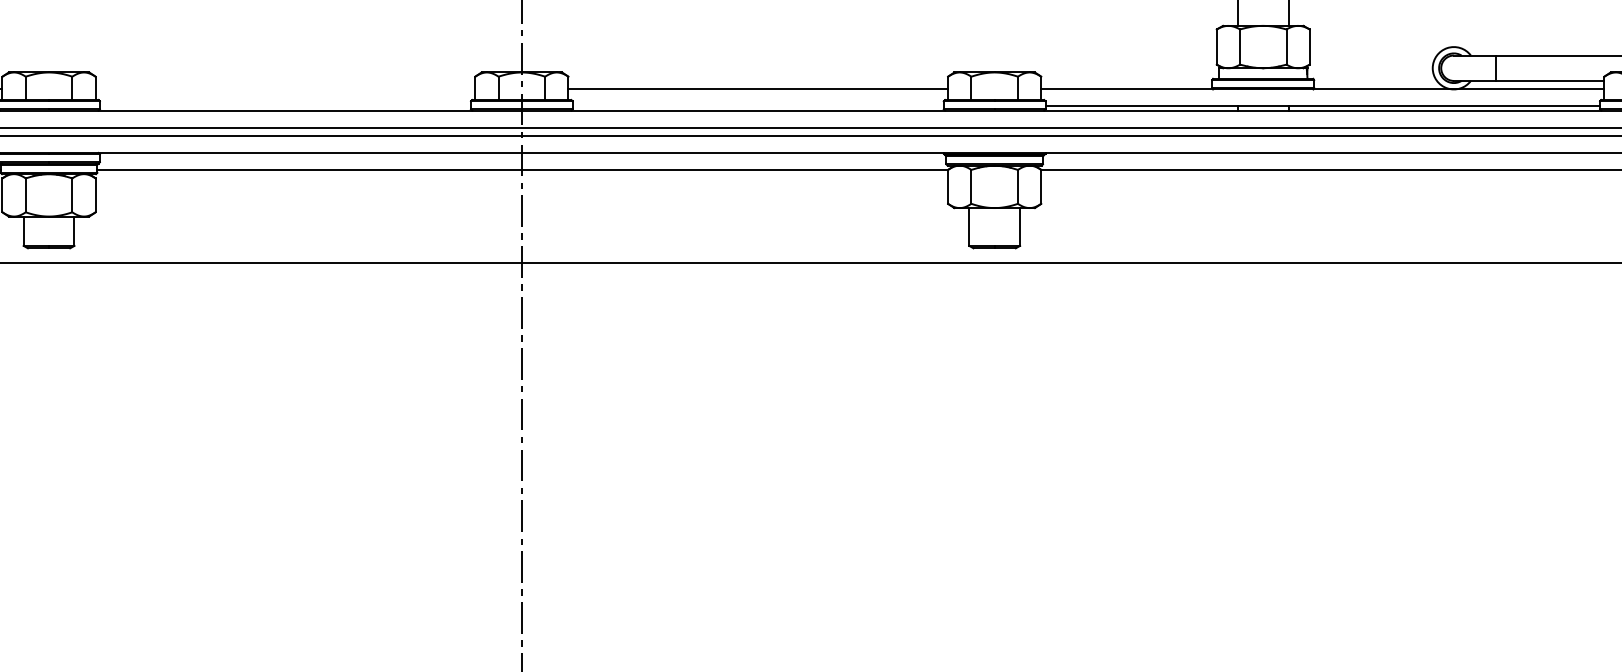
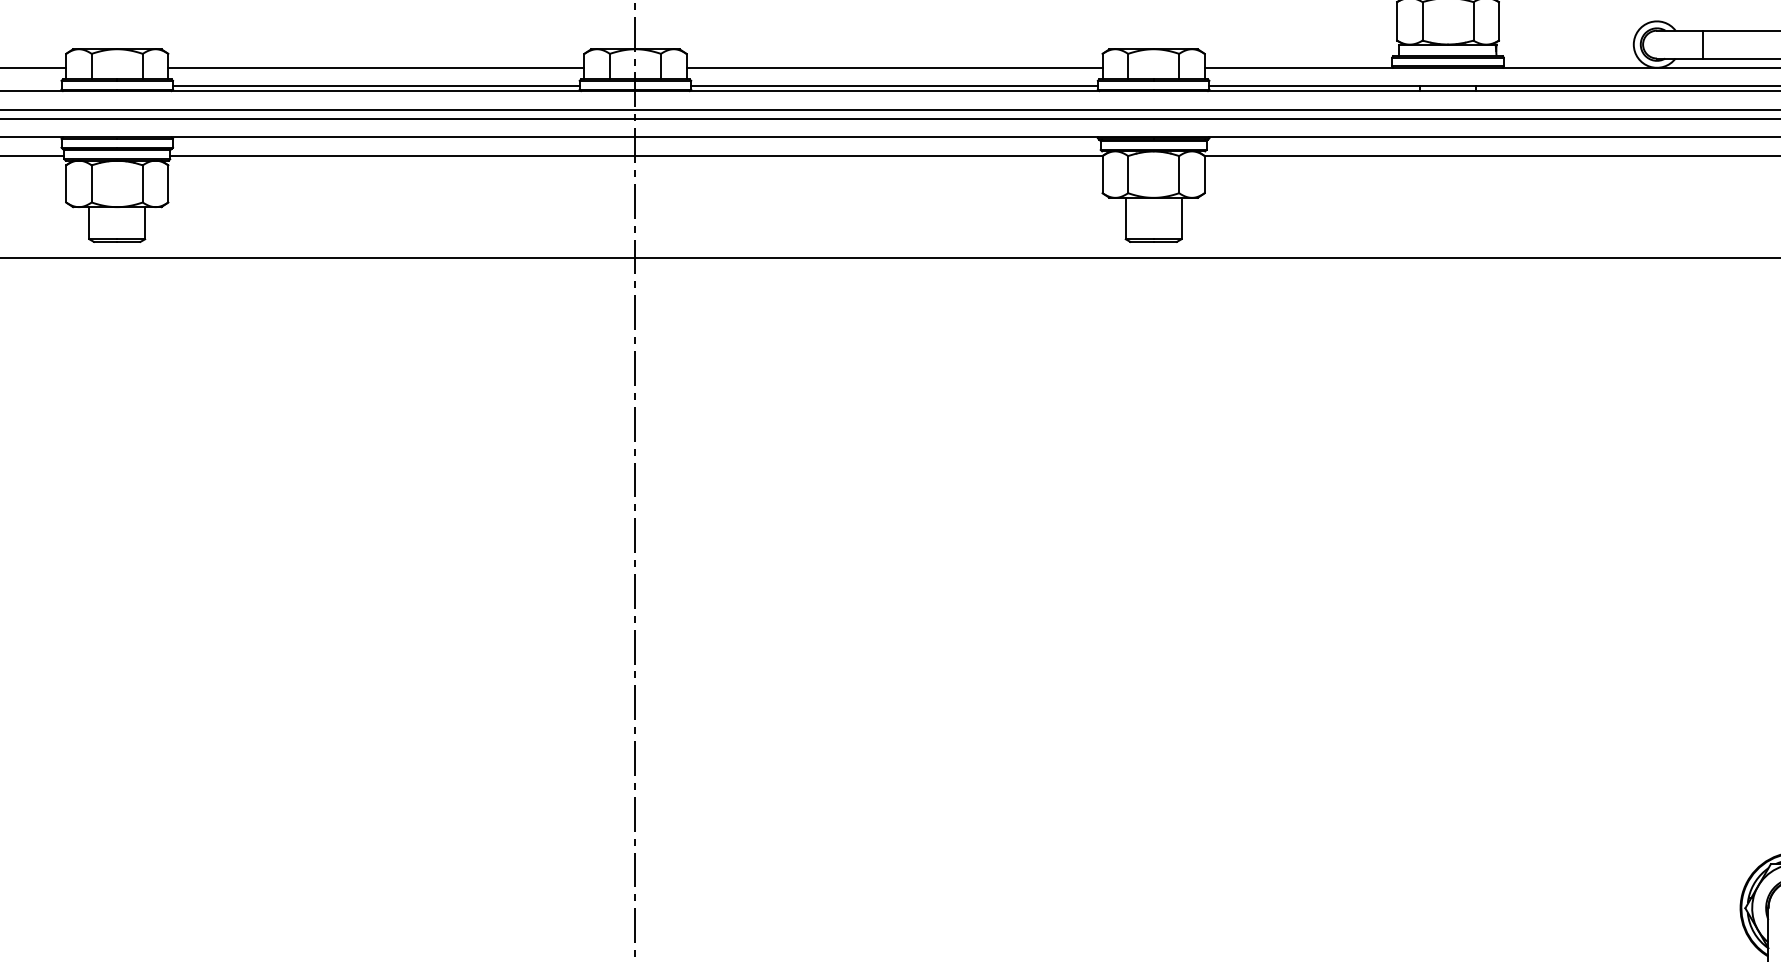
line: (285, 89) -> (376, 67), added
line: (284, 106) -> (375, 86), added
line: (758, 106) -> (894, 86), added

